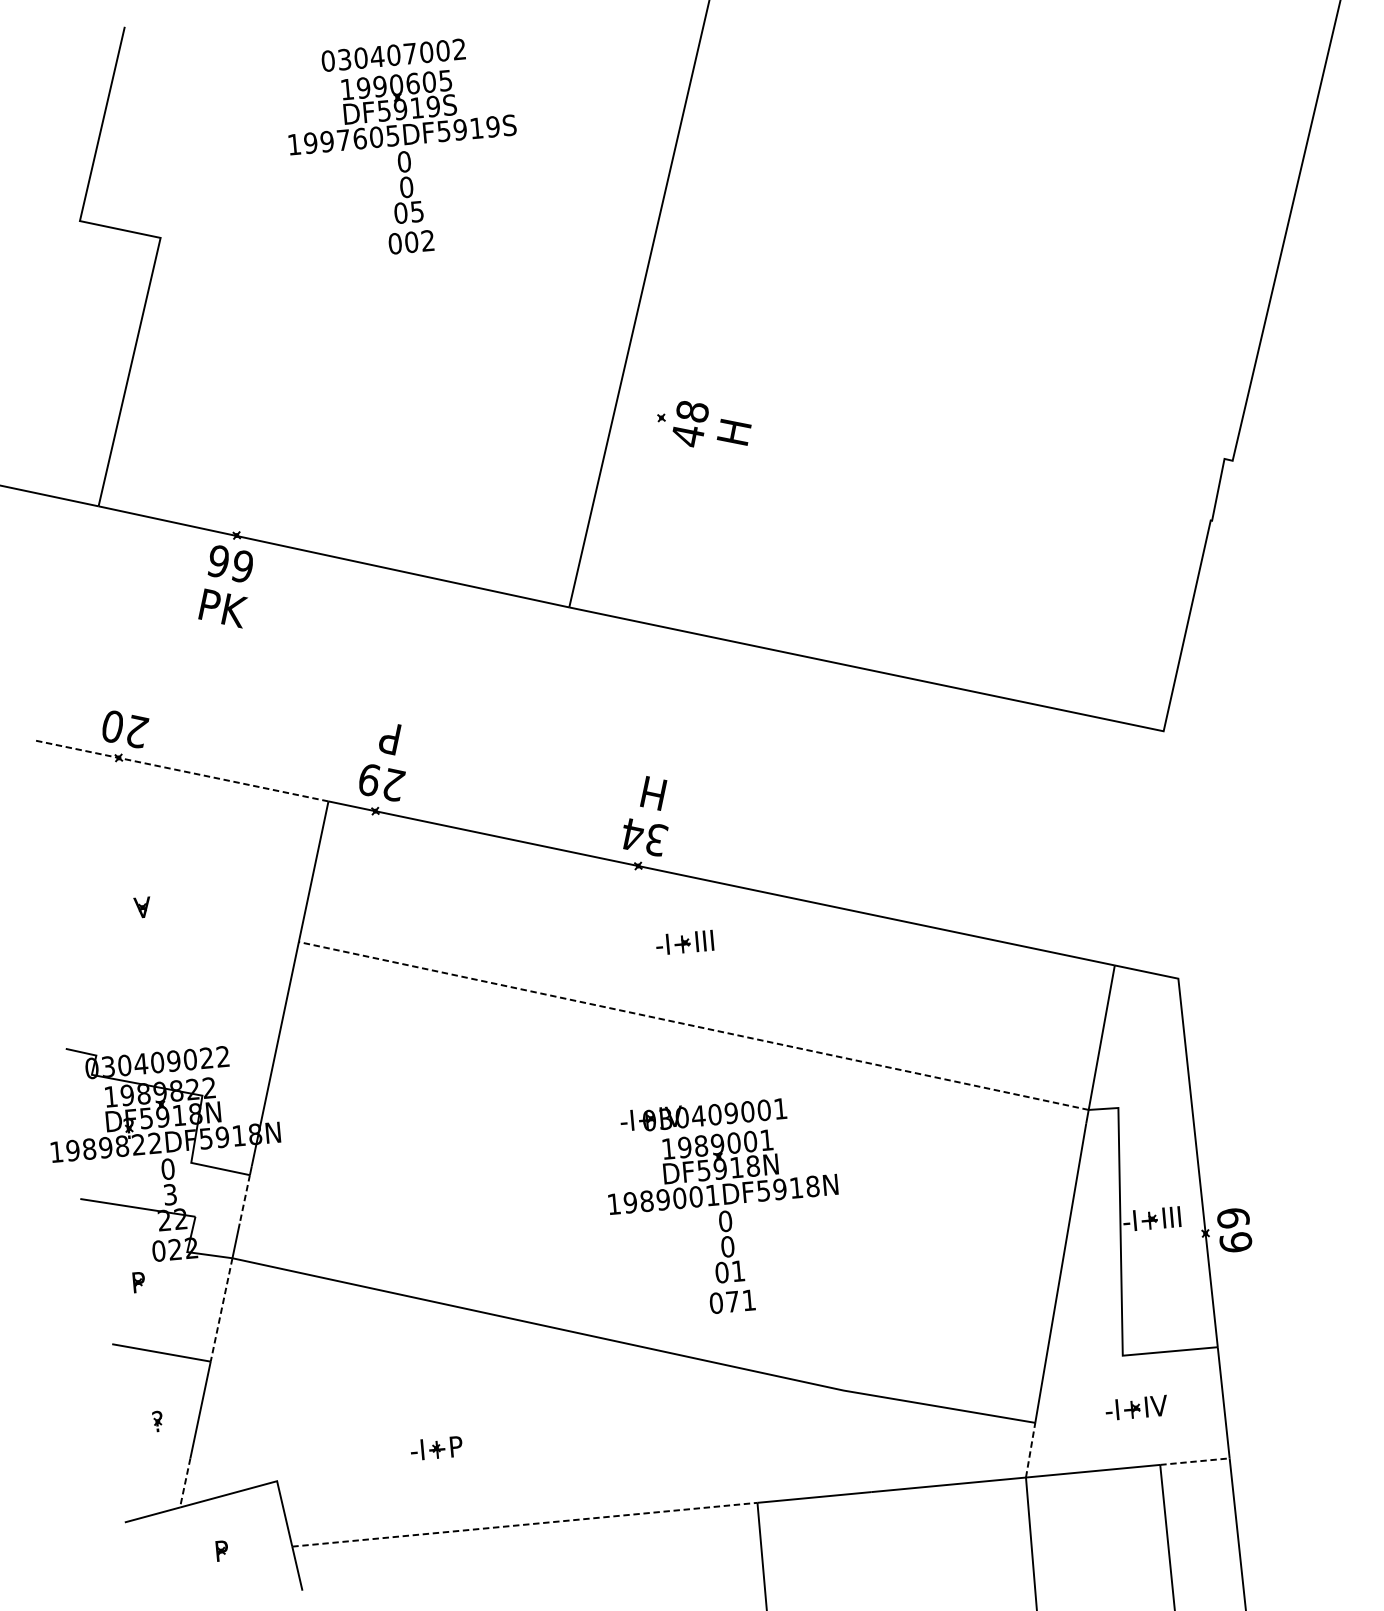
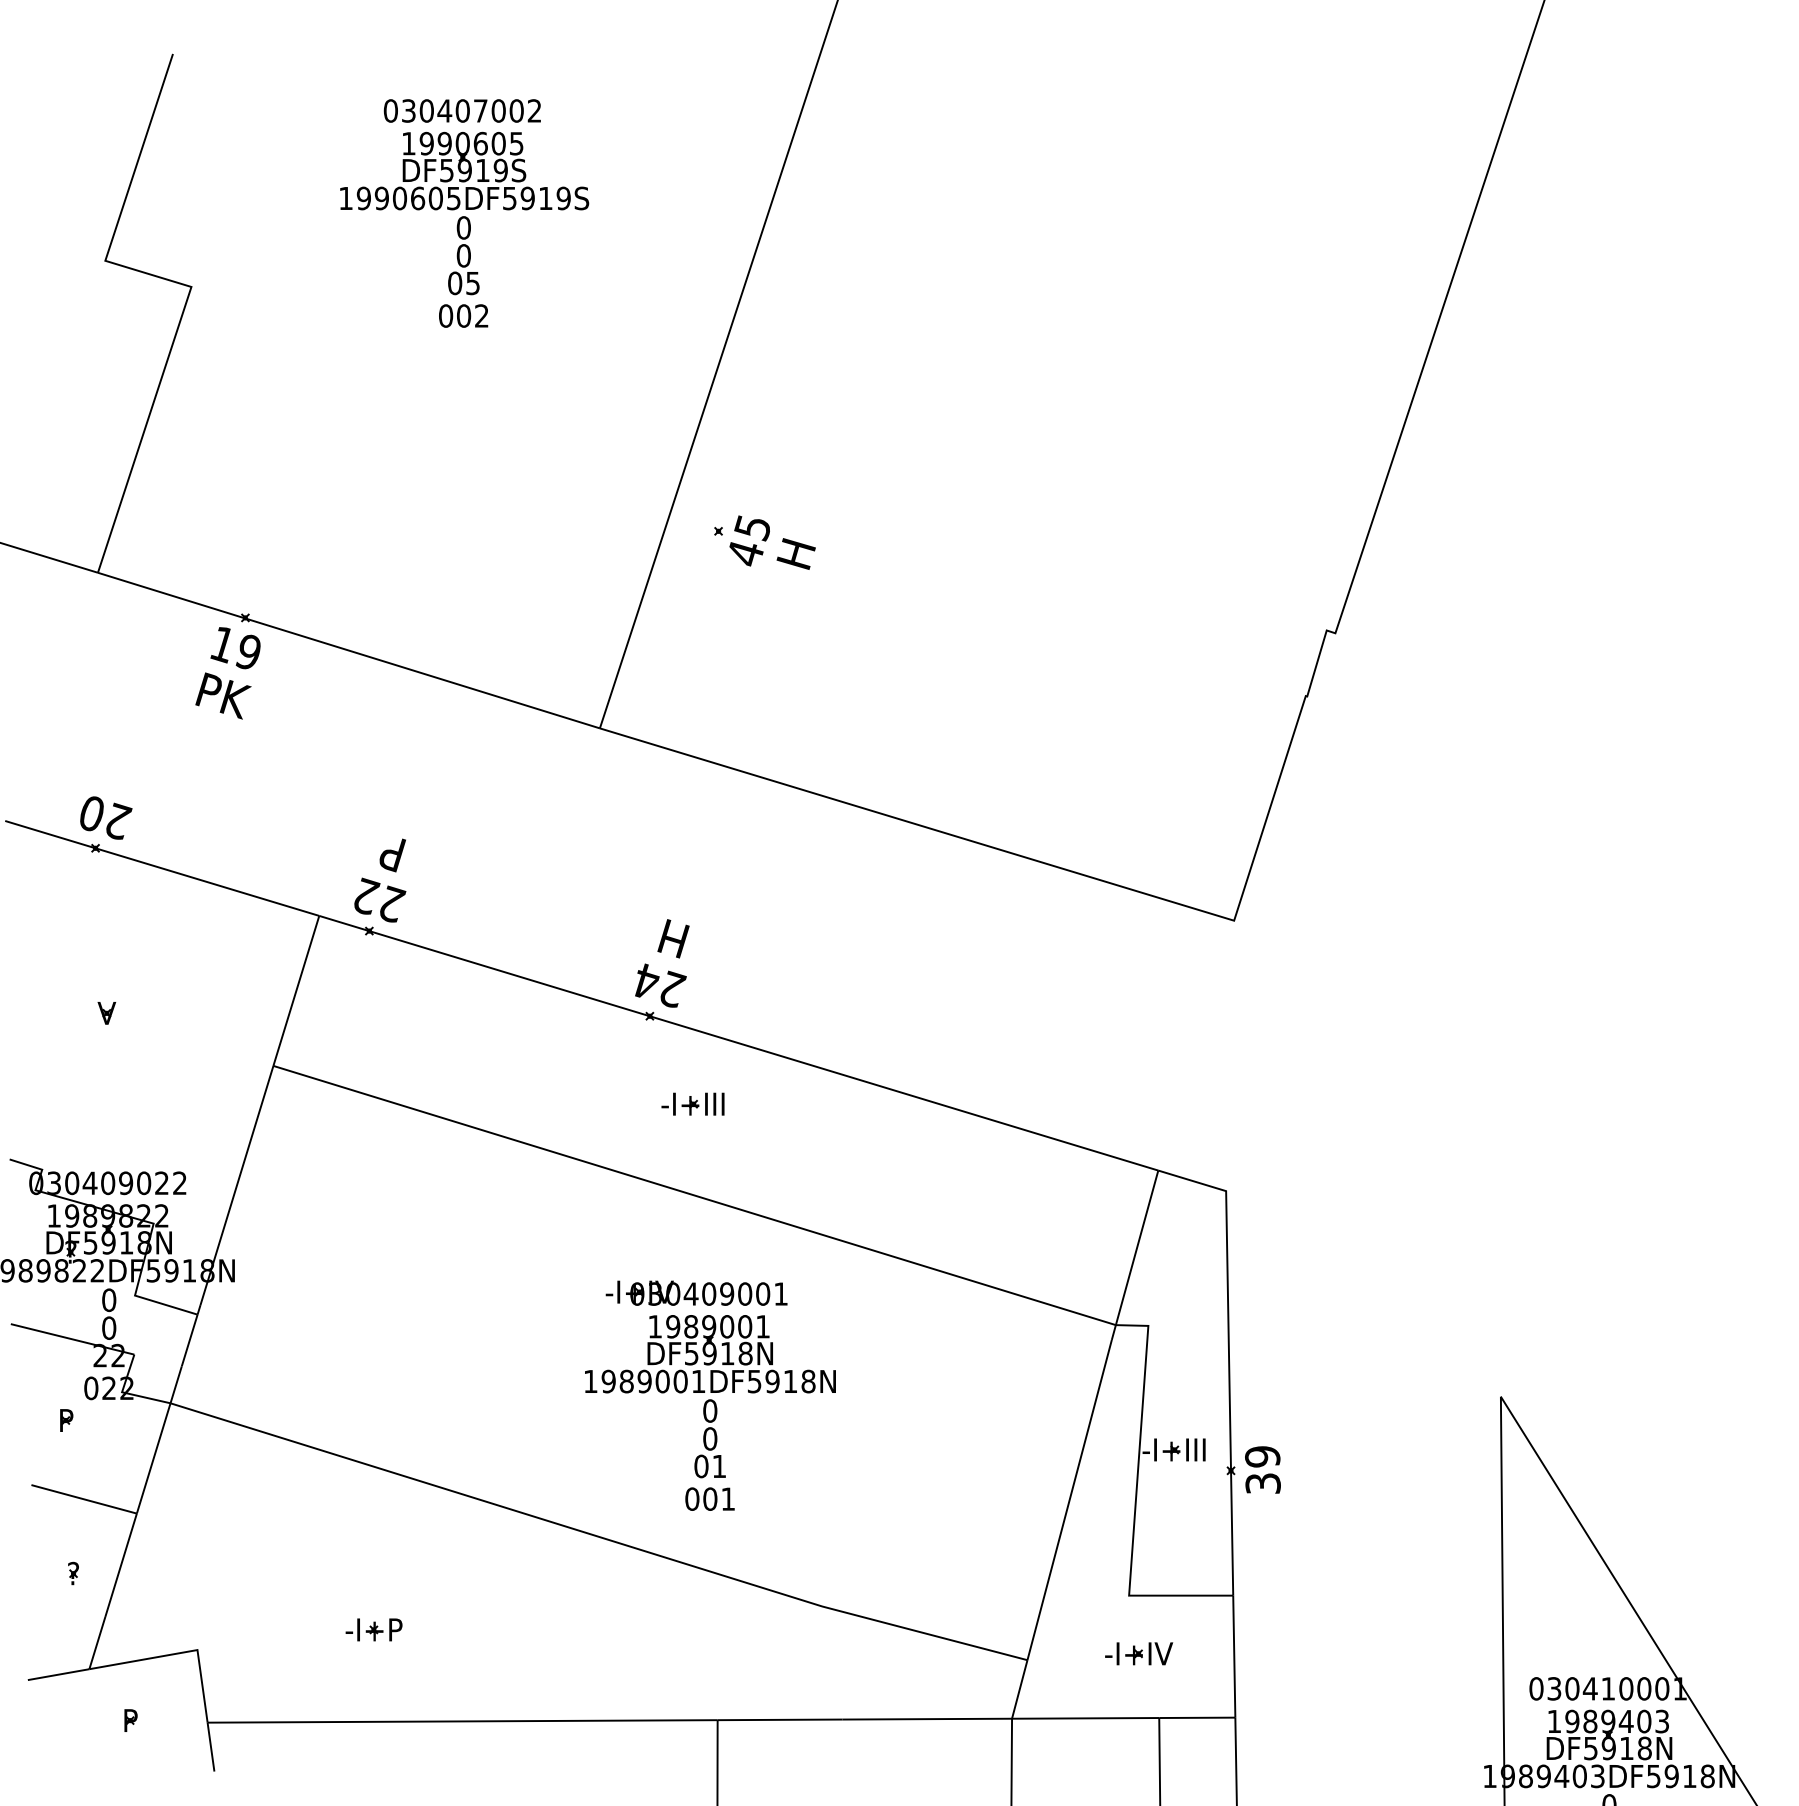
text: (344, 140) -> (400, 198), 1997605DF5919S -> 1990605DF5919S
text: (692, 412) -> (752, 528), 48 -> 45
text: (218, 562) -> (222, 645), 99 -> 19
line: (180, 770) -> (161, 868), dashed -> solid
text: (370, 778) -> (367, 895), 29 -> 22
text: (657, 838) -> (673, 988), 34 -> 24
line: (693, 1025) -> (694, 1195), dashed -> solid
text: (170, 1194) -> (109, 1327), 3 -> 0
line: (244, 1199) -> (189, 1340), dashed -> solid
text: (1235, 1242) -> (1262, 1483), 69 -> 39
text: (732, 1301) -> (710, 1498), 071 -> 001
line: (221, 1310) -> (153, 1458), dashed -> solid
line: (1030, 1449) -> (1019, 1688), dashed -> solid
line: (1195, 1461) -> (1197, 1717), dashed -> solid
line: (185, 1483) -> (97, 1643), dashed -> solid
line: (525, 1524) -> (463, 1721), dashed -> solid

